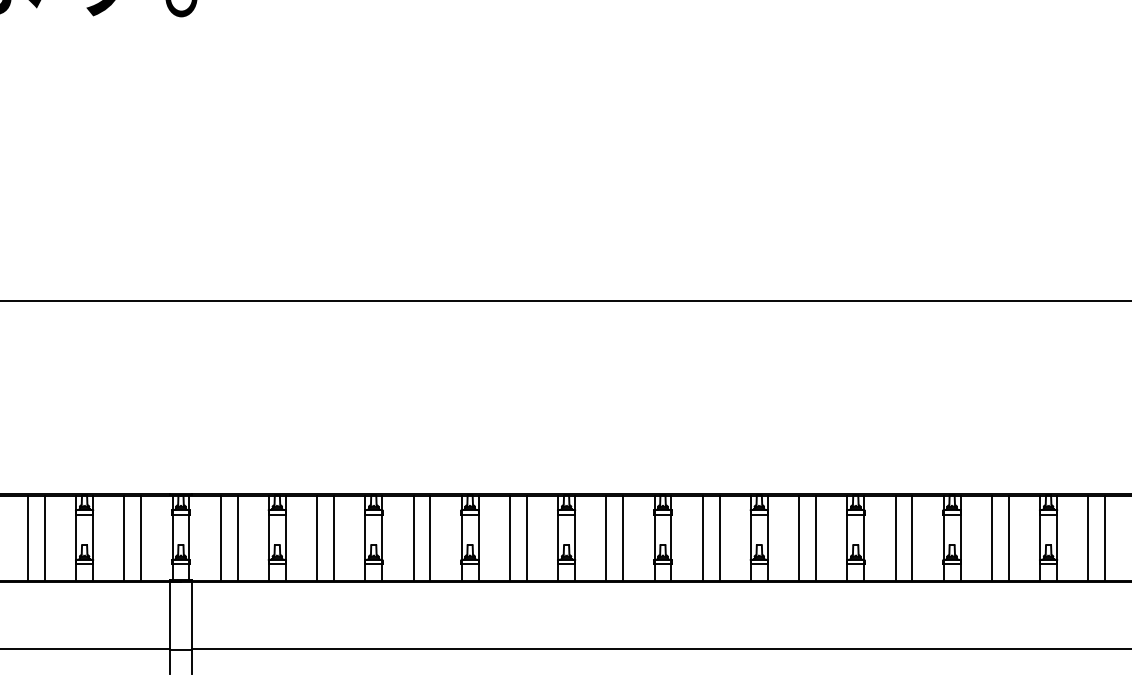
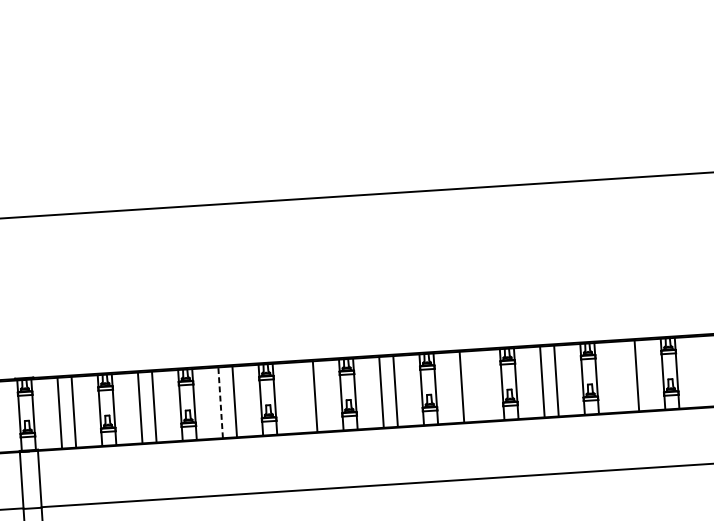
line: (413, 537) -> (220, 402), solid -> dashed
line: (509, 538) -> (300, 397), removed
line: (719, 538) -> (475, 386), removed
line: (895, 538) -> (622, 376), removed
line: (991, 538) -> (702, 371), removed

